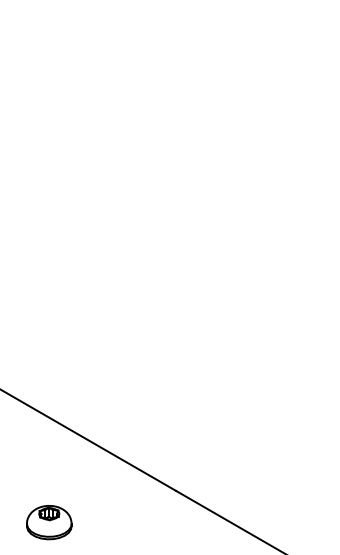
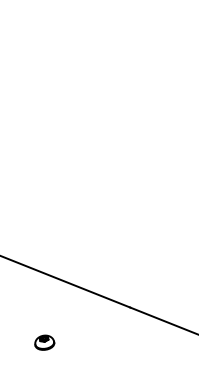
part: (49, 522) -> (44, 342), size x0.6

